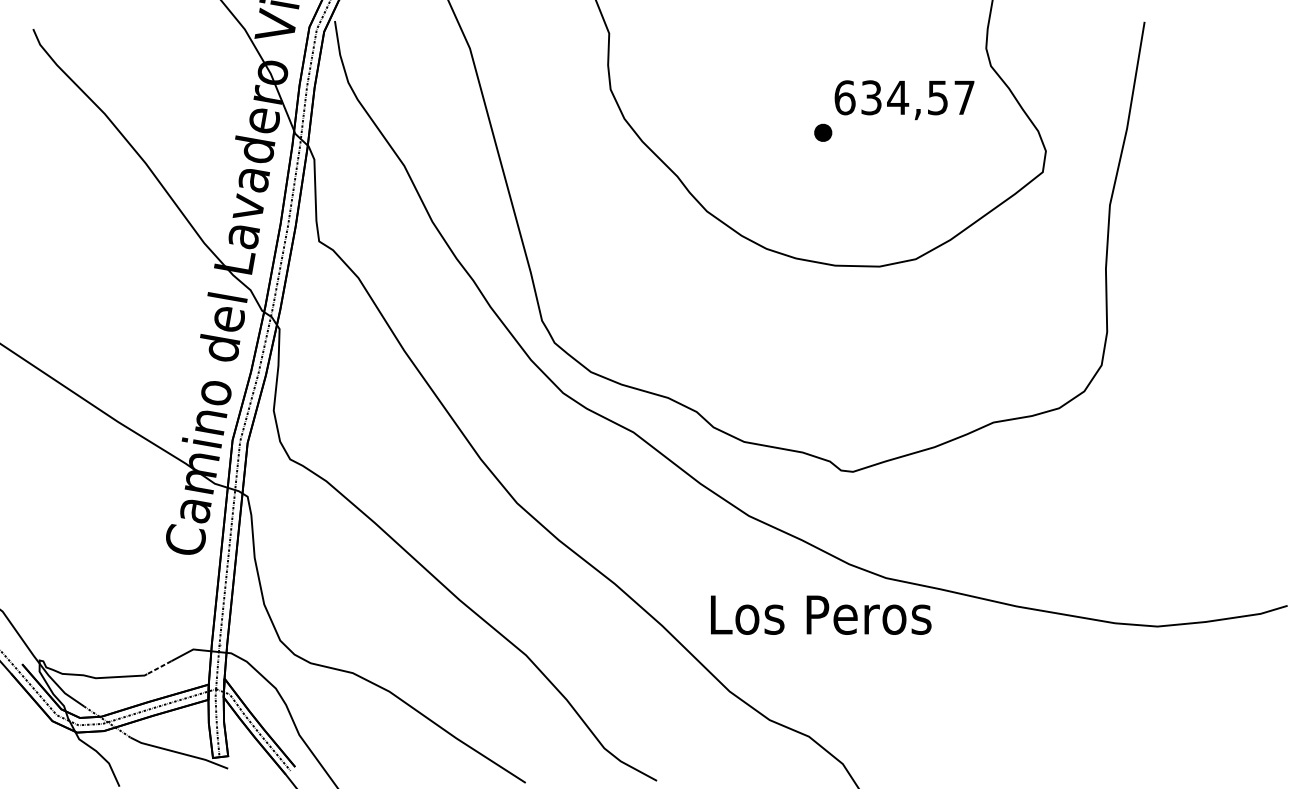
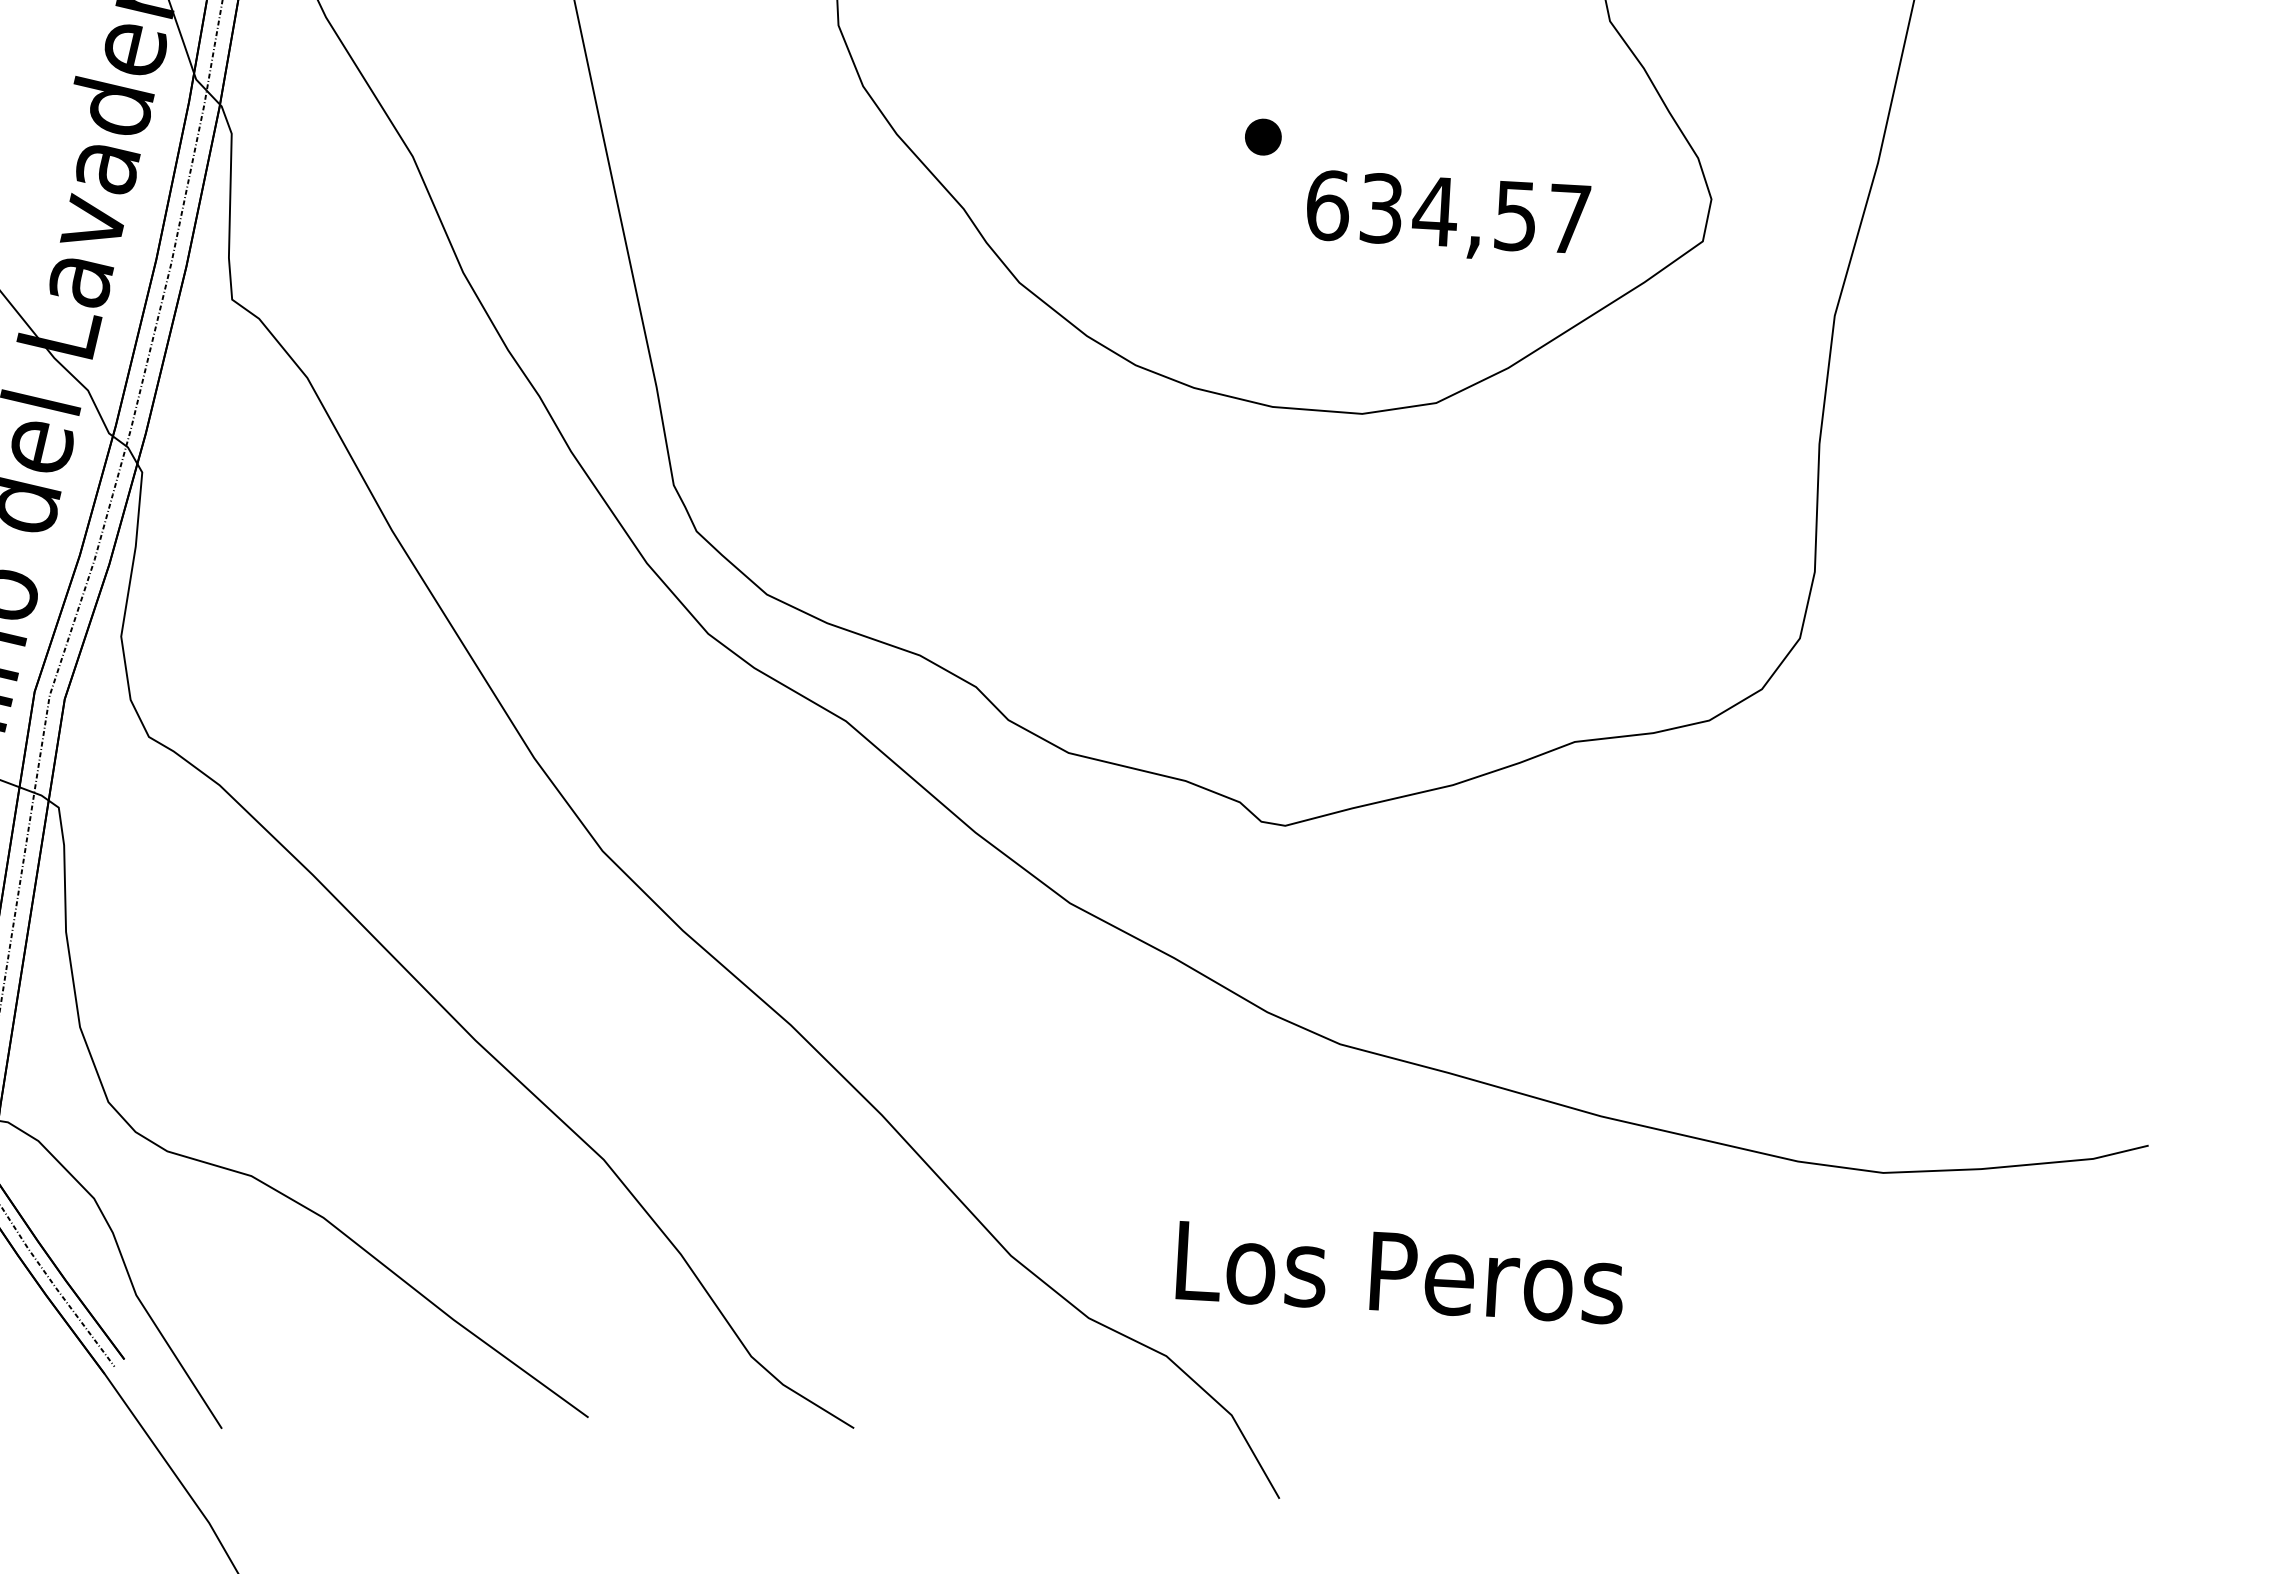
text: (904, 100) -> (1447, 217), moved
text: (821, 614) -> (1401, 1271), moved

